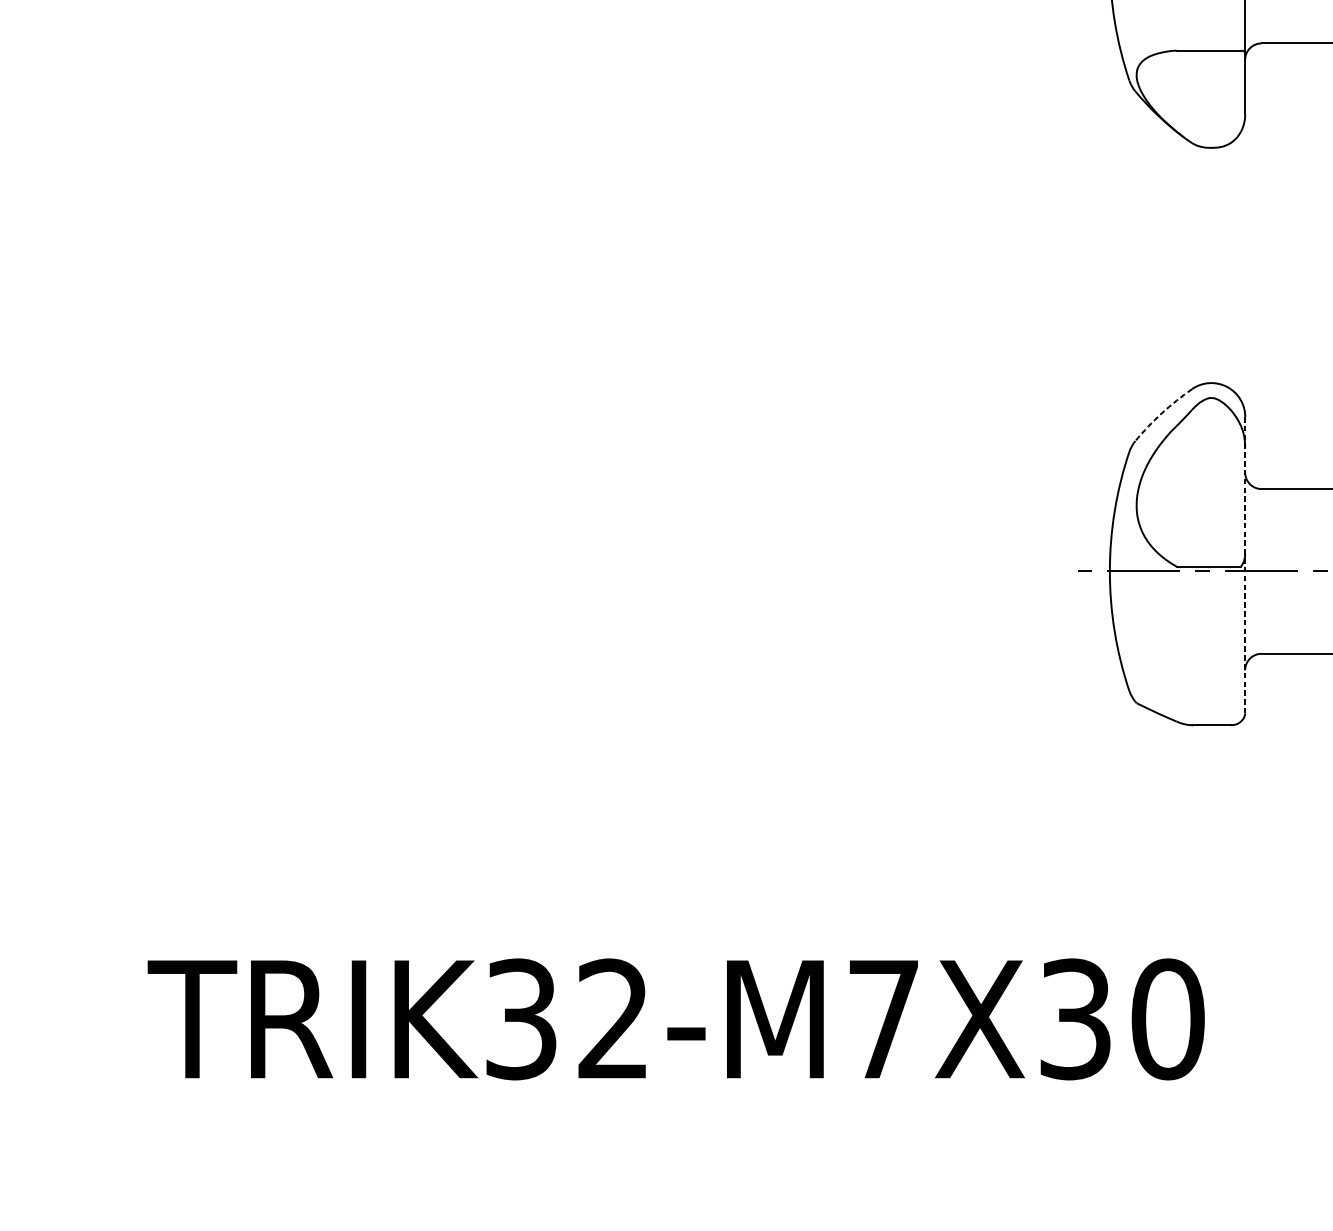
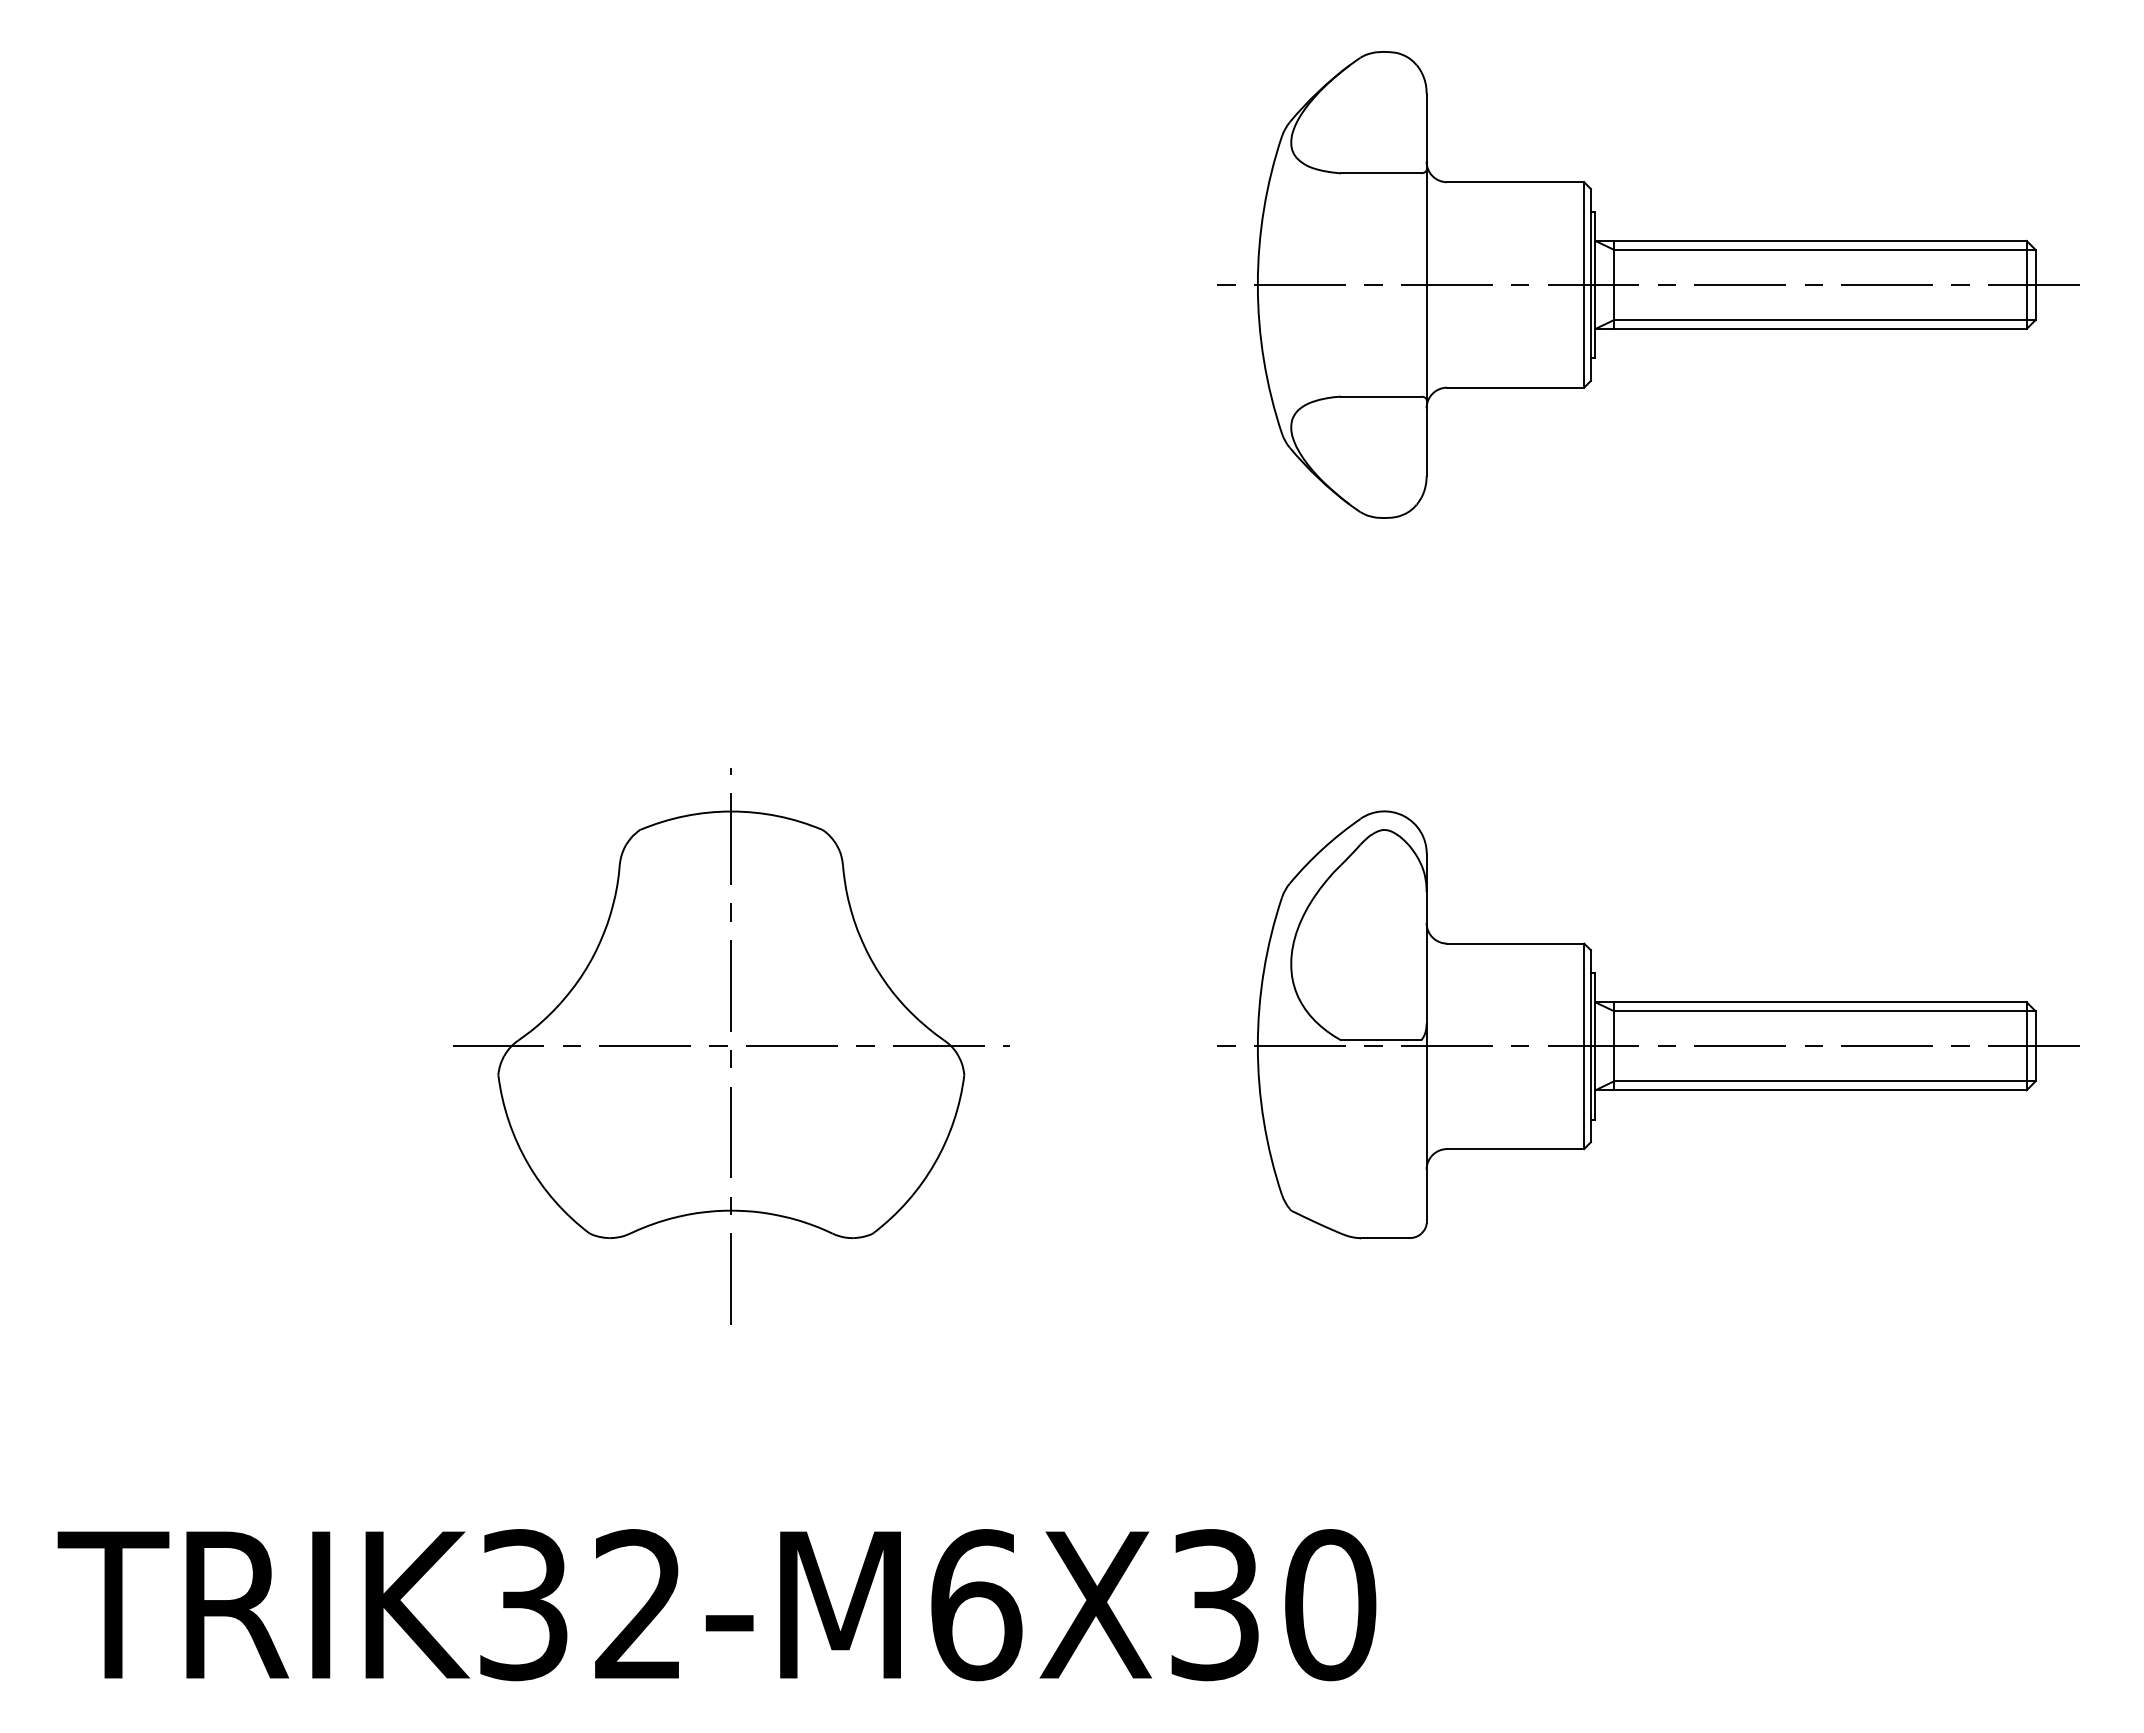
arc: (1161, 412) -> (1322, 848), dashed -> solid
line: (1245, 565) -> (1426, 1038), dashed -> solid
part: (687, 571) -> (731, 1046), added
text: (884, 1019) -> (976, 1605), TRIK32-M7X30 -> TRIK32-M6X30

